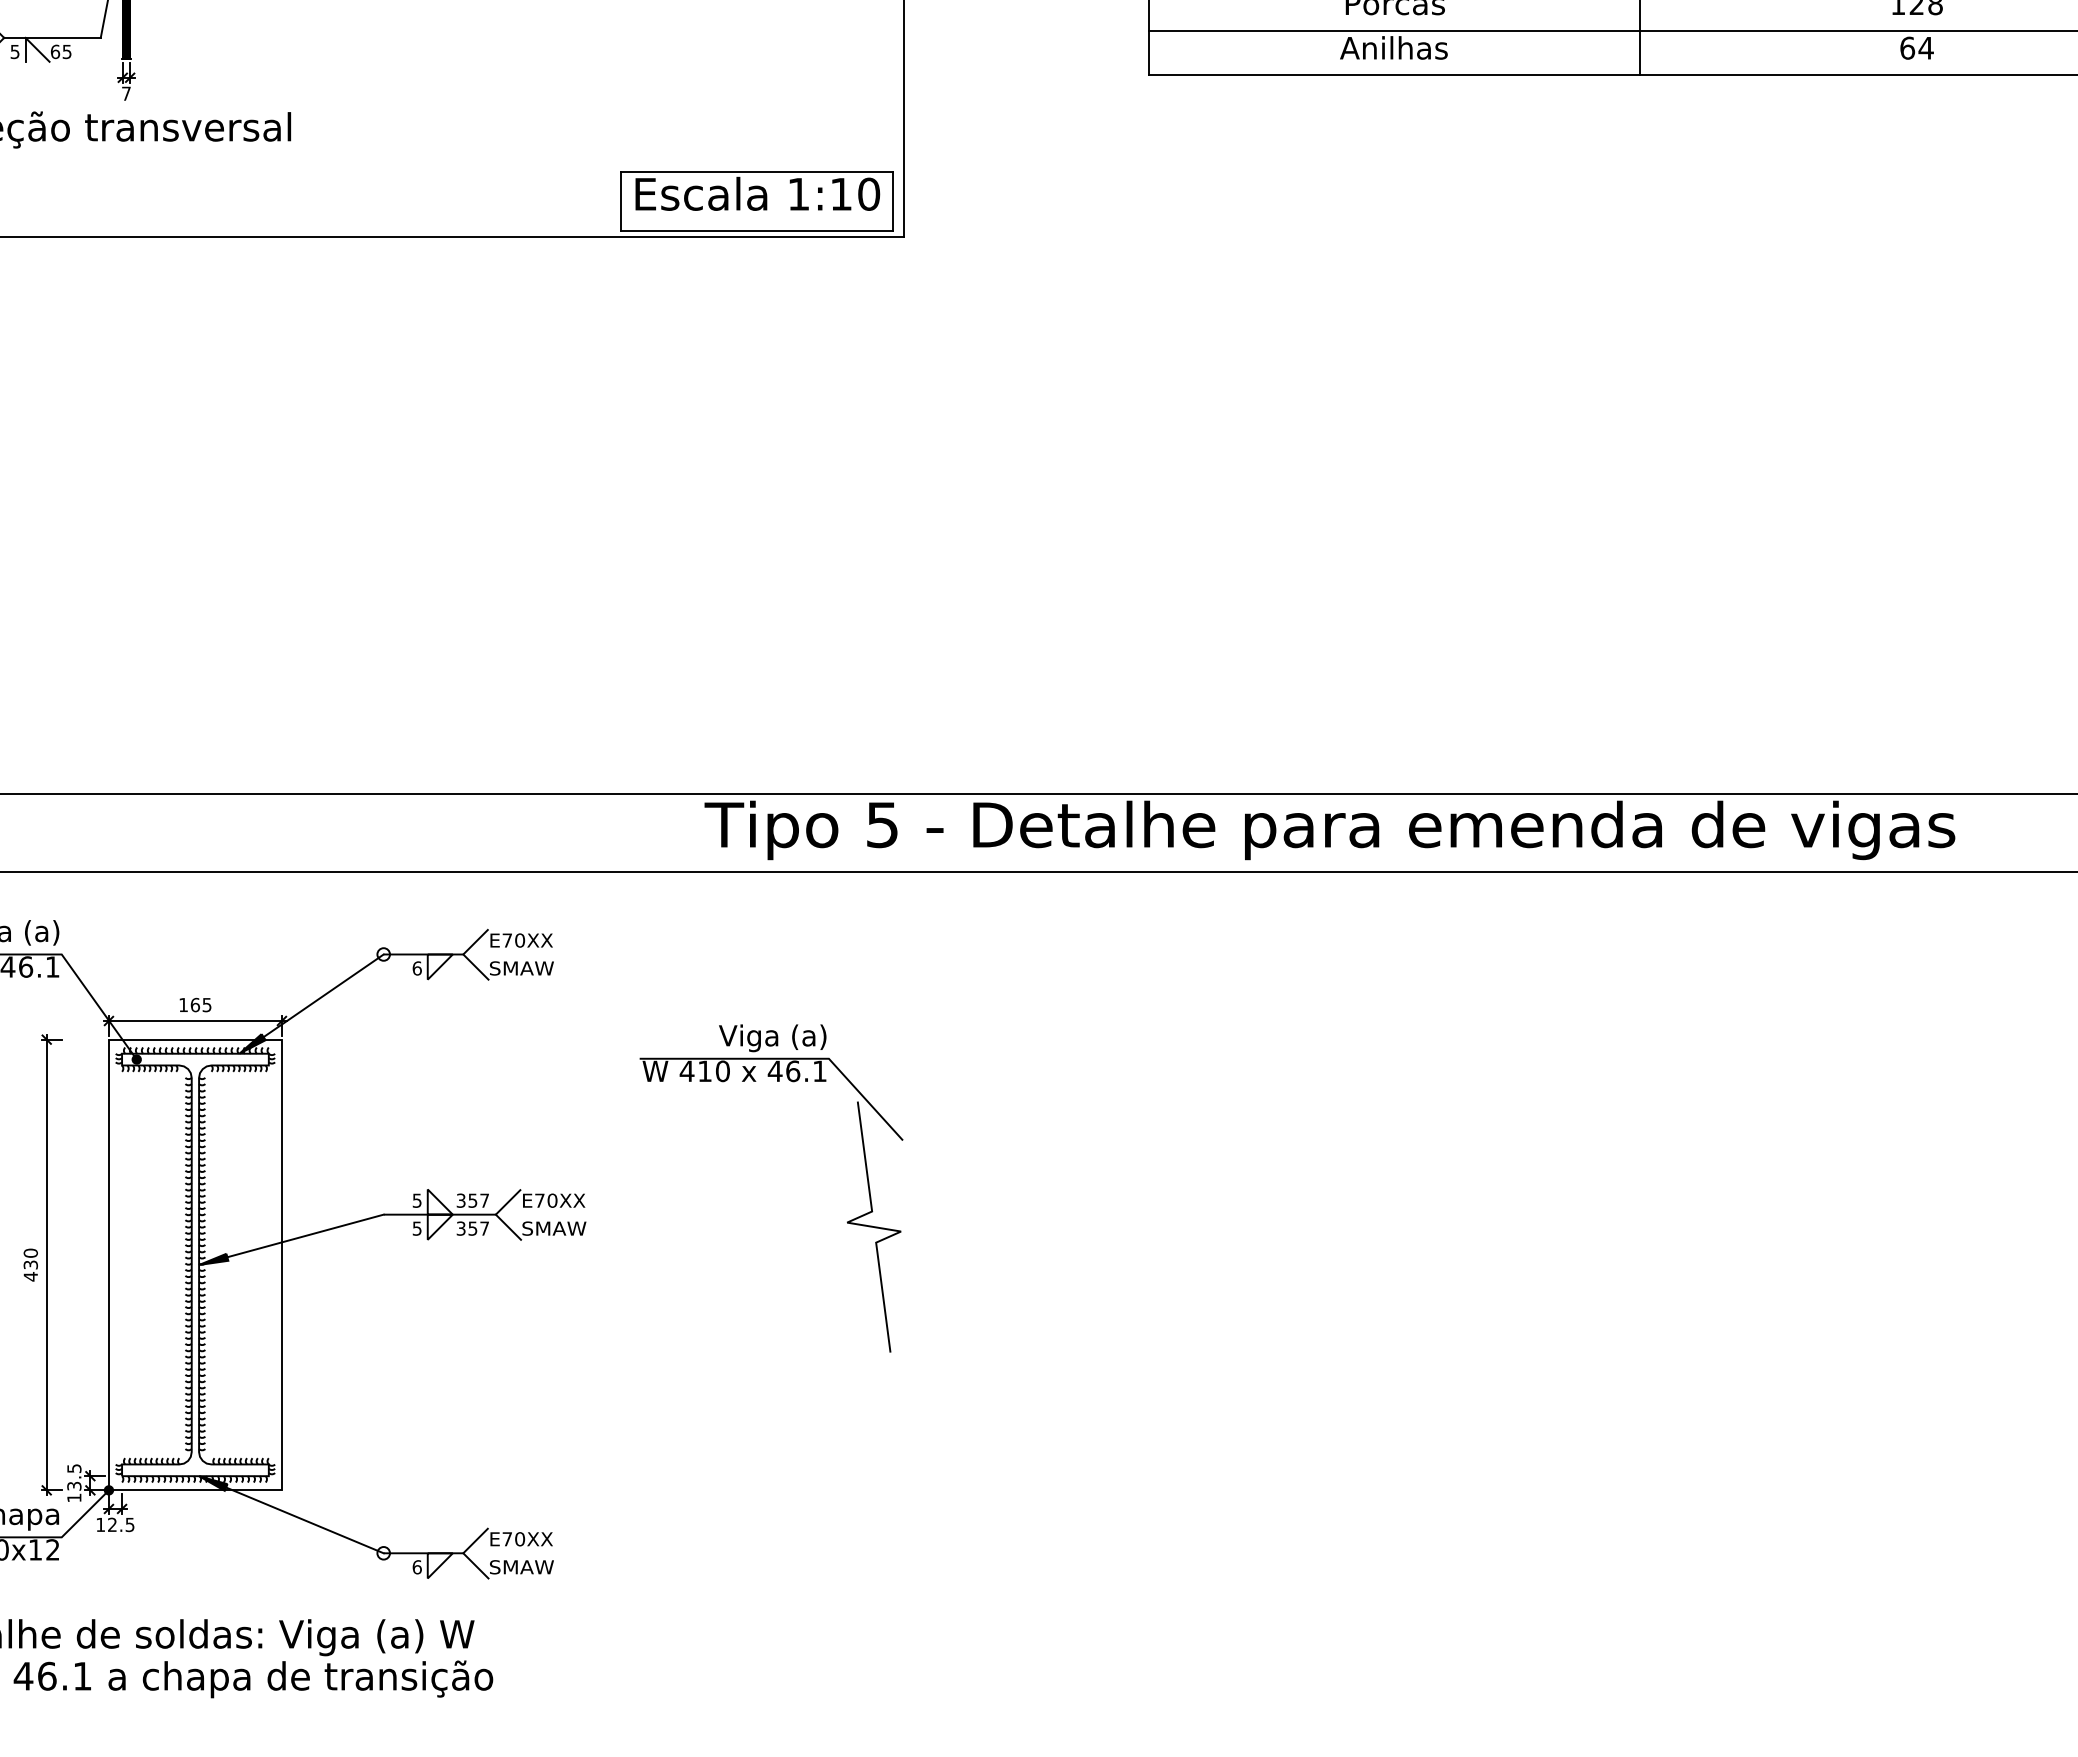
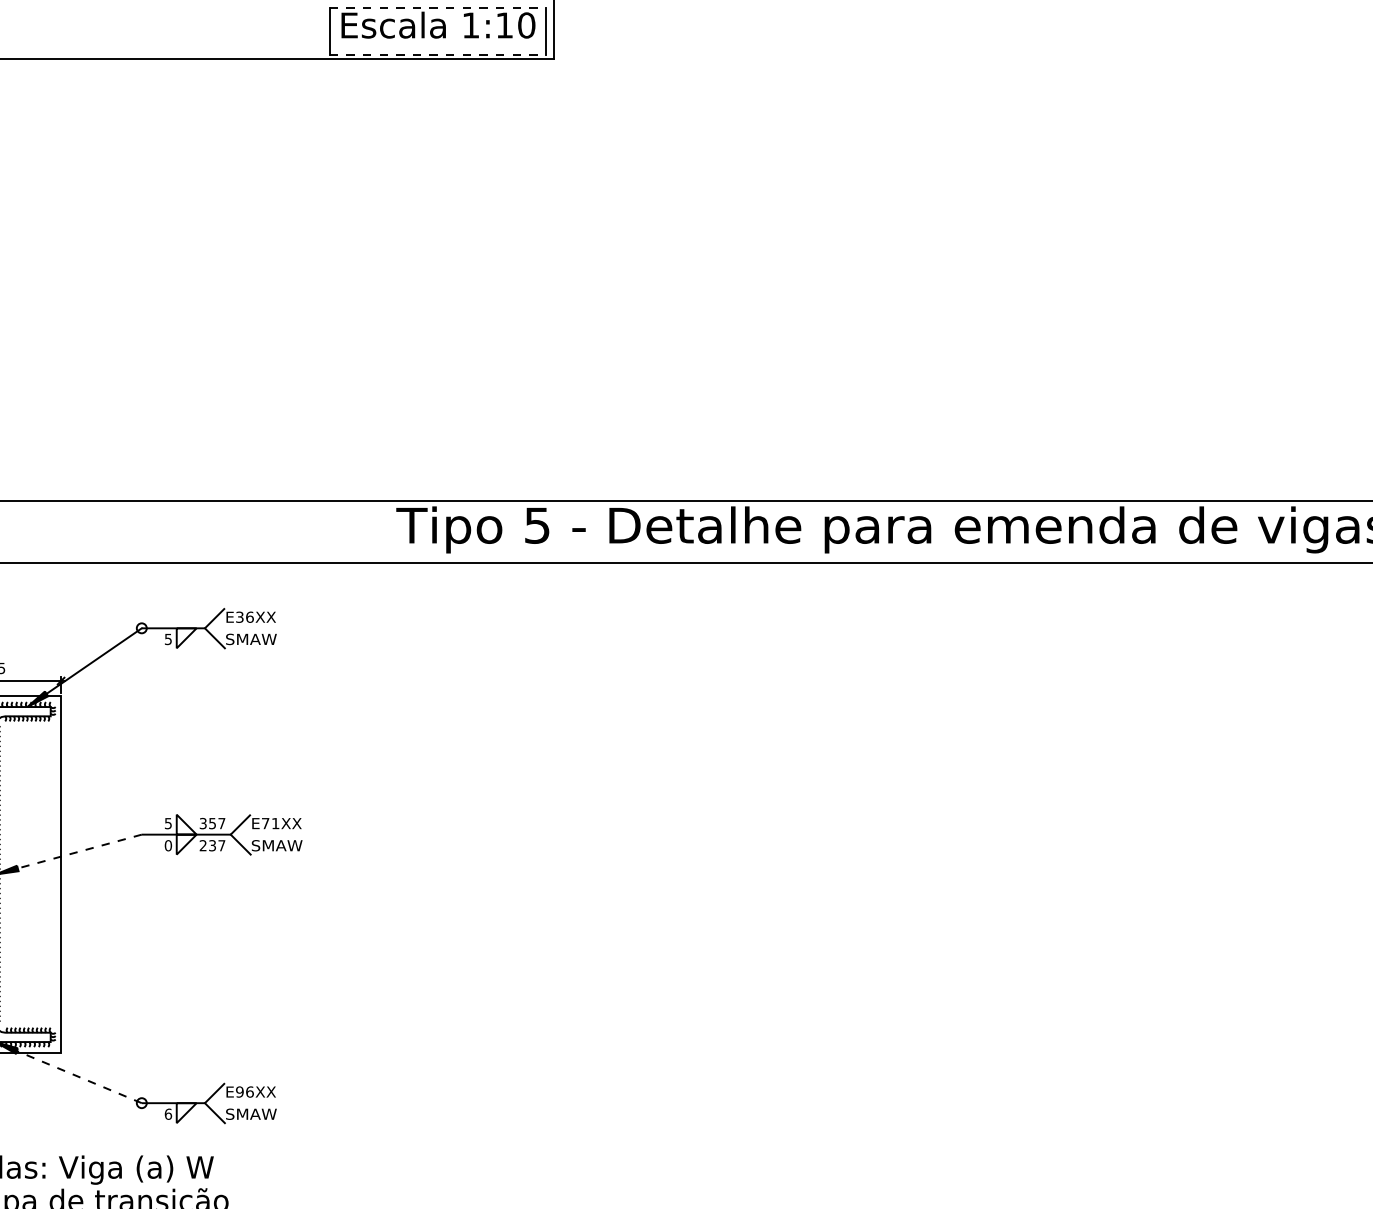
line: (757, 172) -> (438, 8), solid -> dashed
line: (757, 231) -> (438, 54), solid -> dashed
text: (513, 940) -> (244, 617), E70XX -> E36XX
text: (416, 968) -> (167, 639), 6 -> 5
text: (552, 1200) -> (275, 823), E70XX -> E71XX
part: (847, 1221) -> (509, 840), removed
text: (416, 1228) -> (167, 845), 5 -> 0
text: (466, 1228) -> (207, 845), 357 -> 237
line: (305, 1236) -> (79, 851), solid -> dashed
line: (304, 1520) -> (78, 1077), solid -> dashed
text: (513, 1539) -> (244, 1092), E70XX -> E96XX

